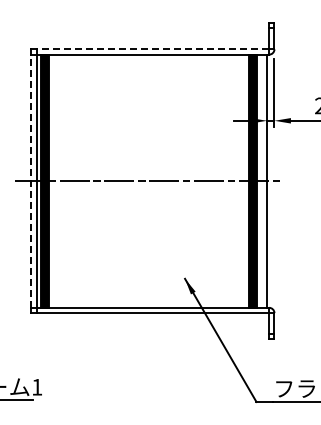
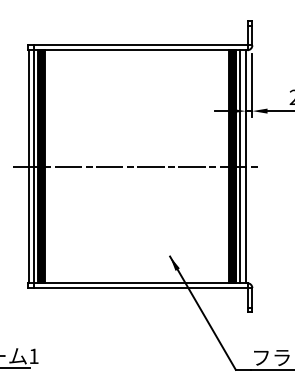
line: (152, 49) -> (140, 45), dashed -> solid
line: (261, 180) -> (240, 166), added
line: (31, 181) -> (28, 166), dashed -> solid

